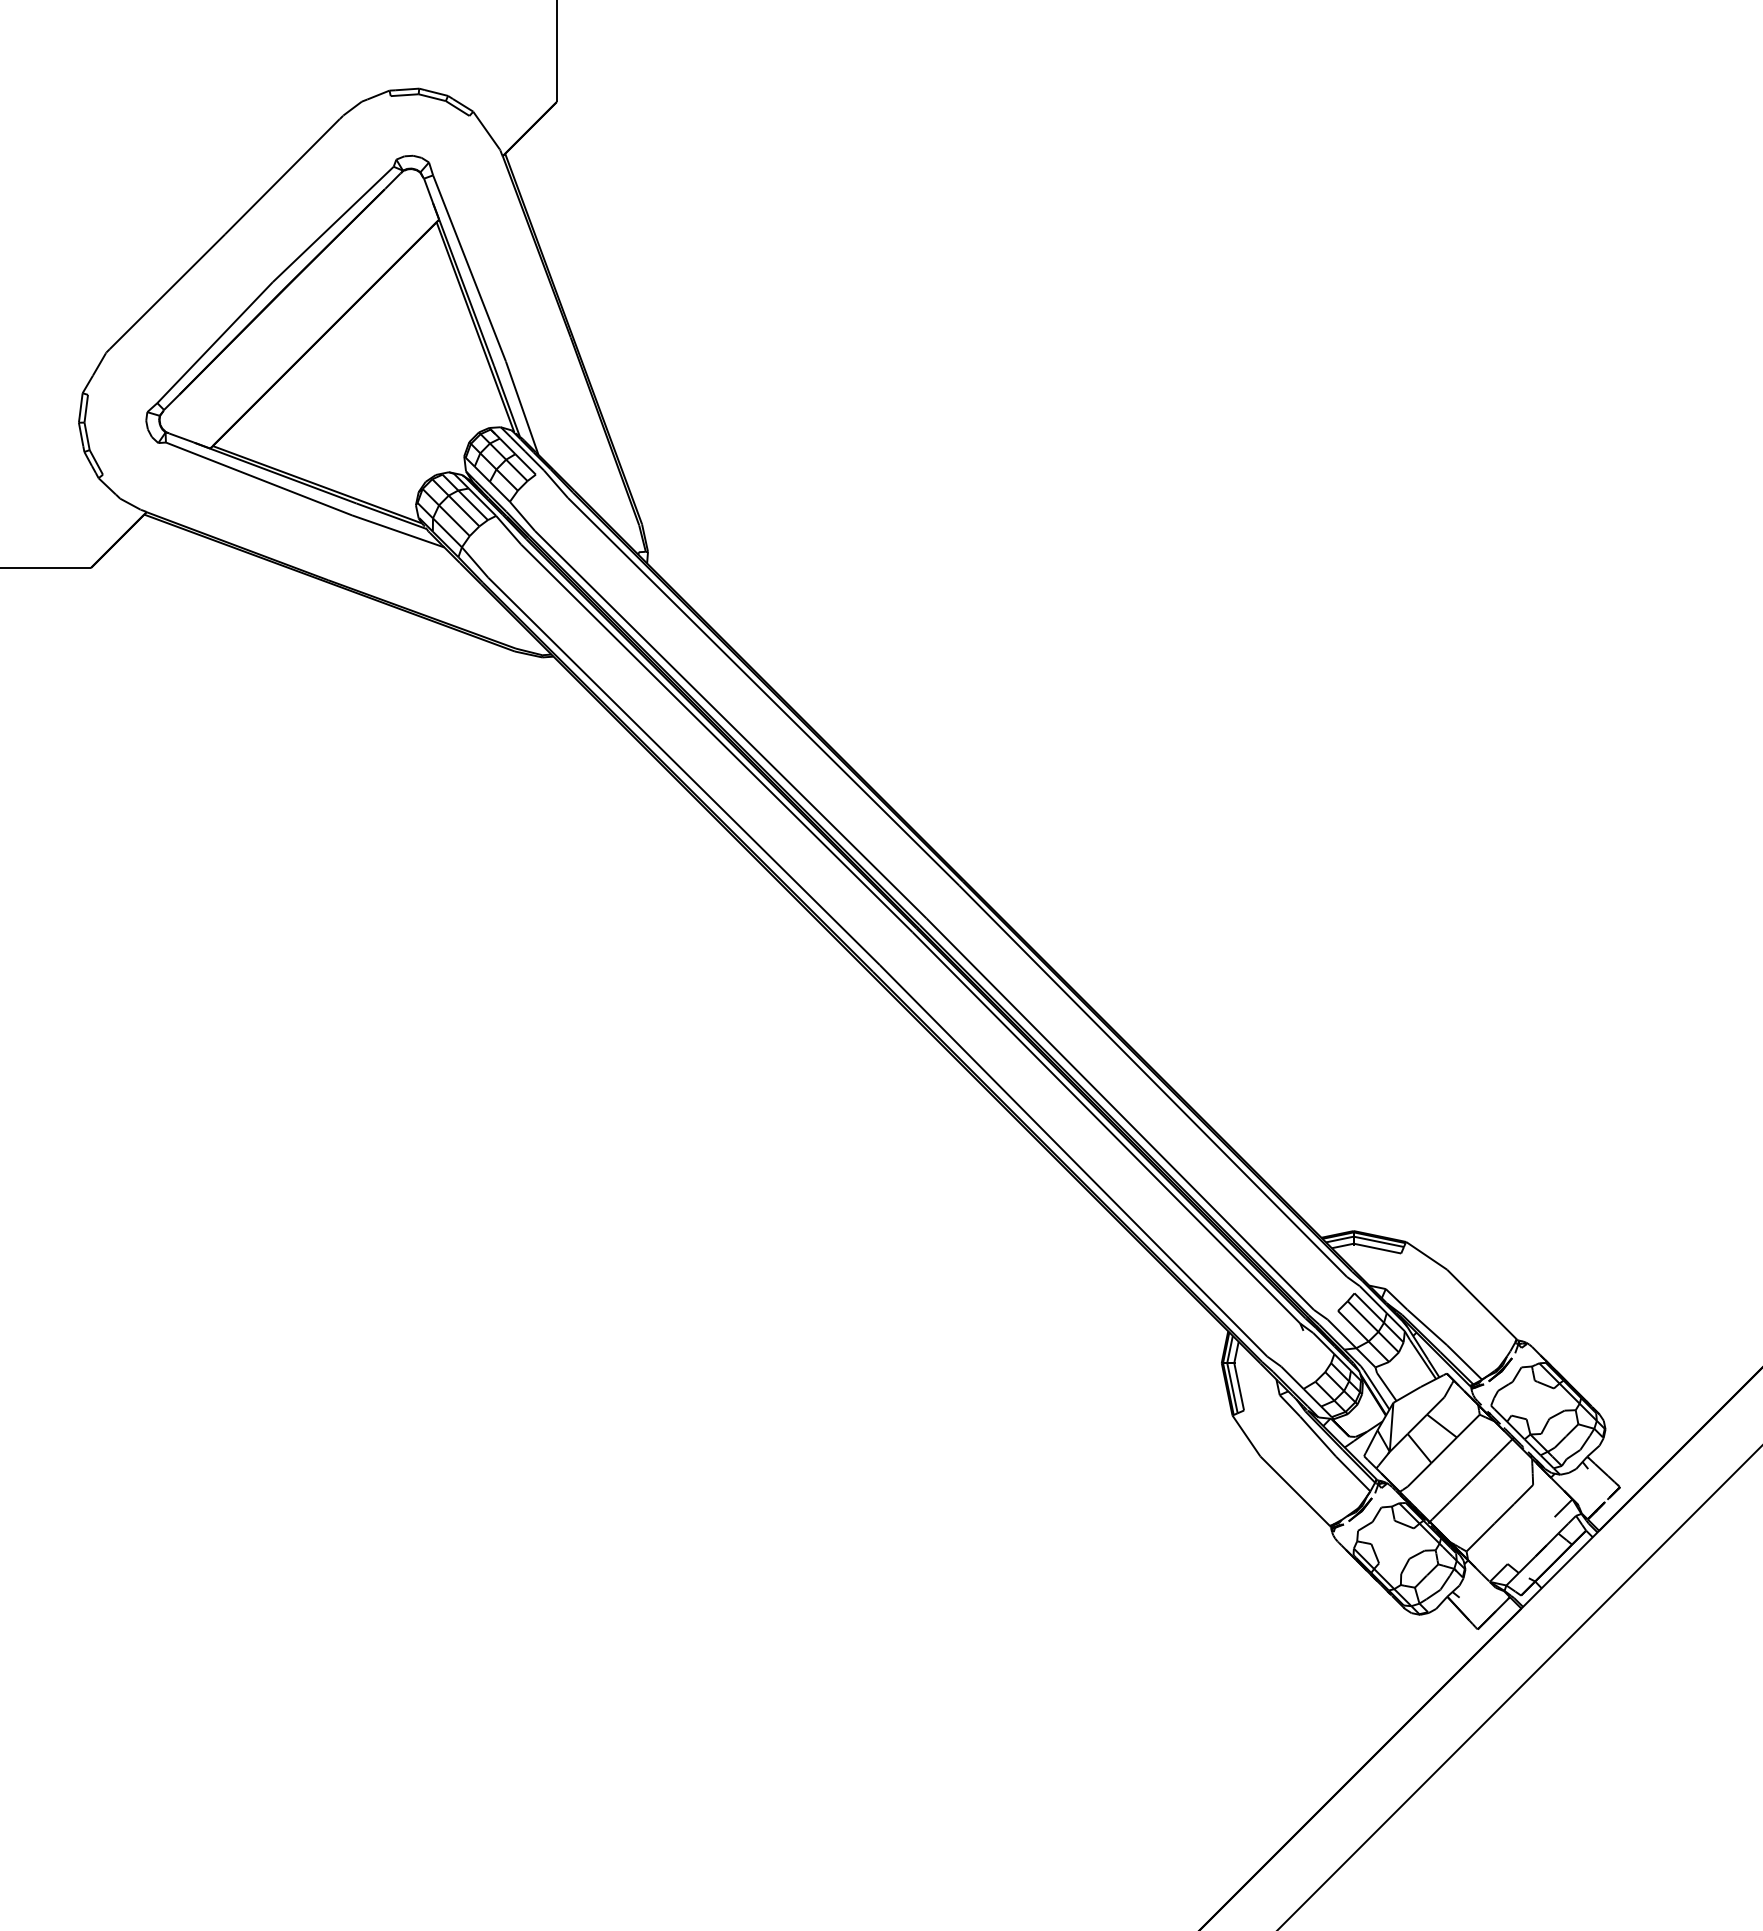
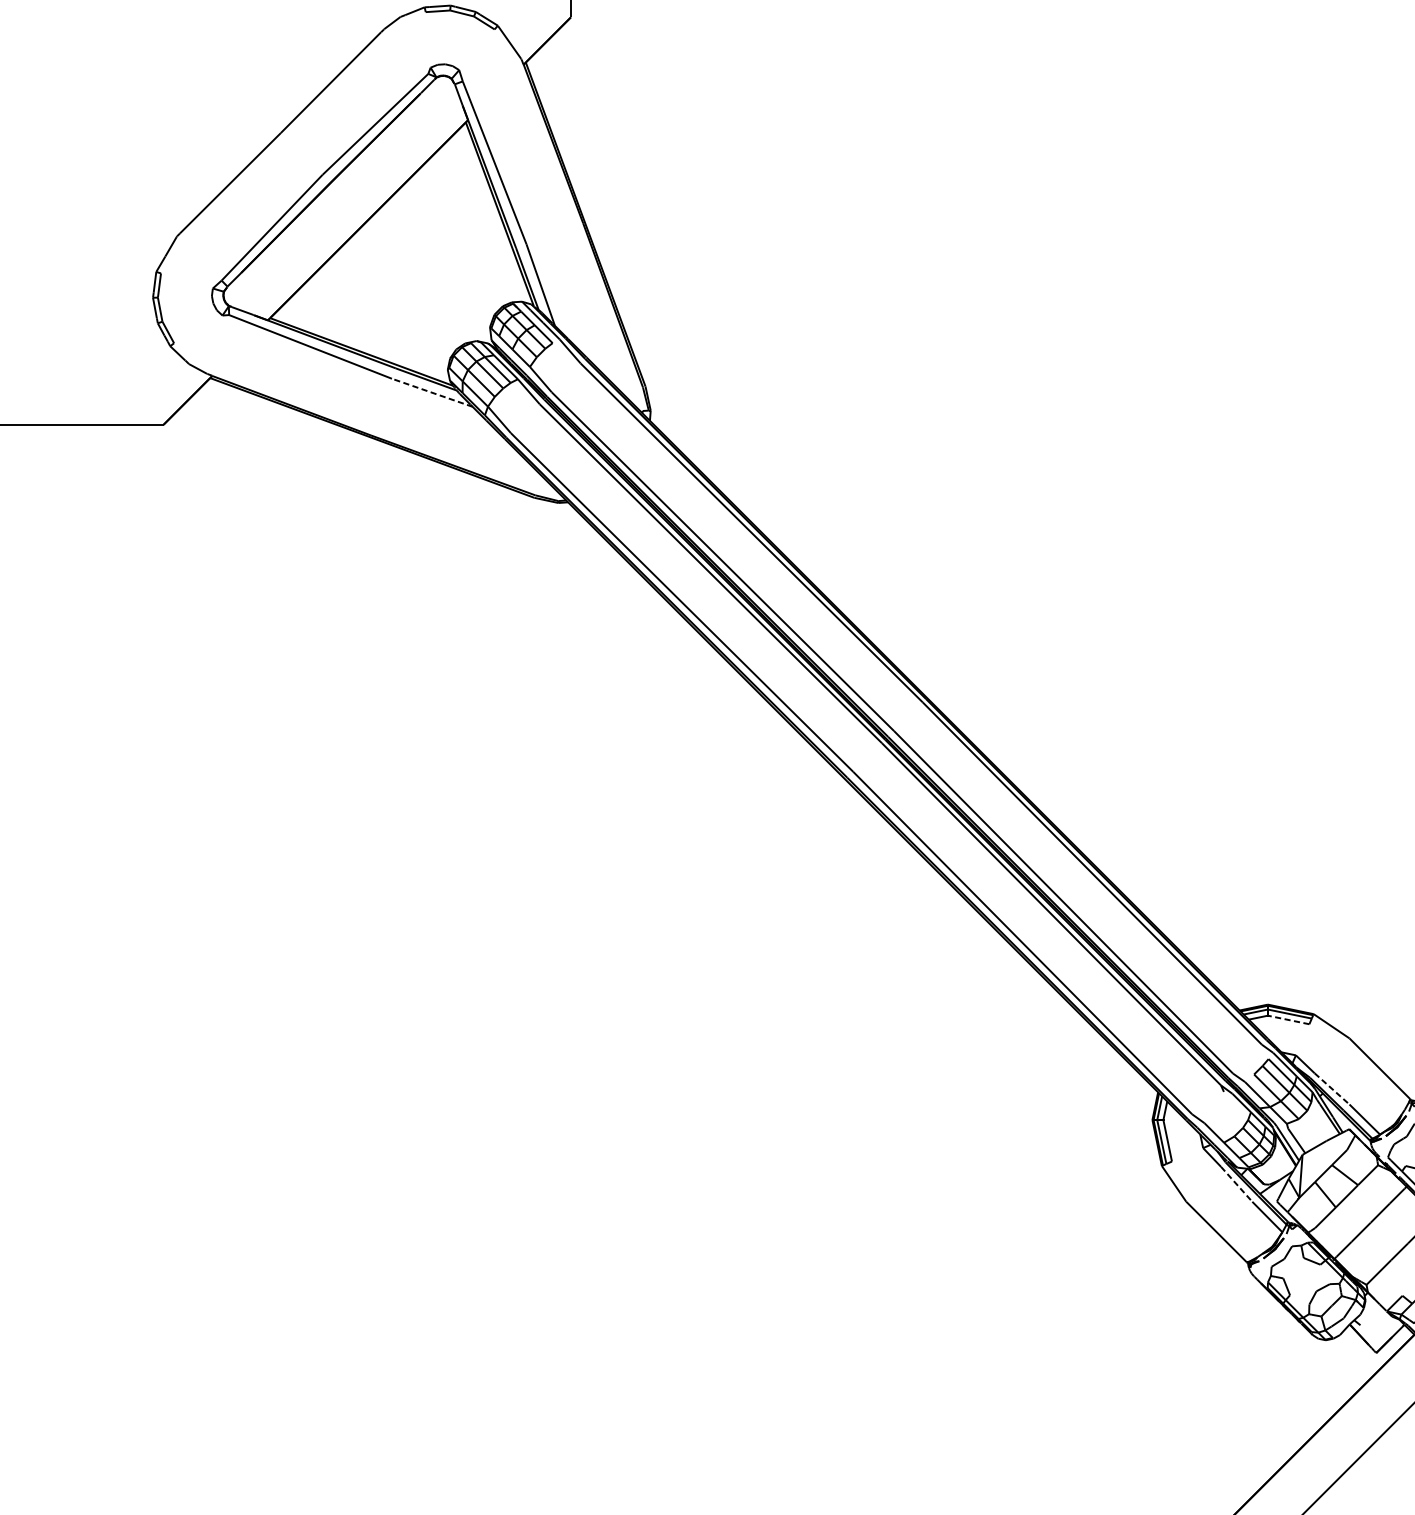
line: (398, 531) -> (432, 392), solid -> dashed
line: (1377, 1248) -> (1288, 1019), solid -> dashed
line: (1427, 1327) -> (1332, 1088), solid -> dashed
line: (1318, 1436) -> (1237, 1184), solid -> dashed

